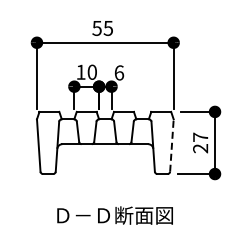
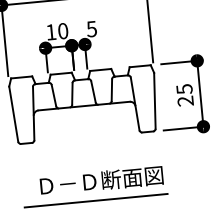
text: (119, 72) -> (92, 28), 6 -> 5
text: (200, 137) -> (184, 89), 27 -> 25
line: (171, 145) -> (154, 100), dashed -> solid
line: (107, 233) -> (95, 200), added

